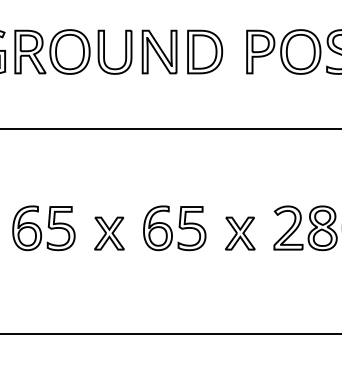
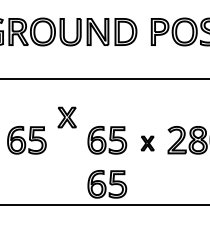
part: (108, 233) -> (66, 117), moved
part: (240, 233) -> (147, 143), size x0.7
part: (175, 300) -> (107, 184), added

